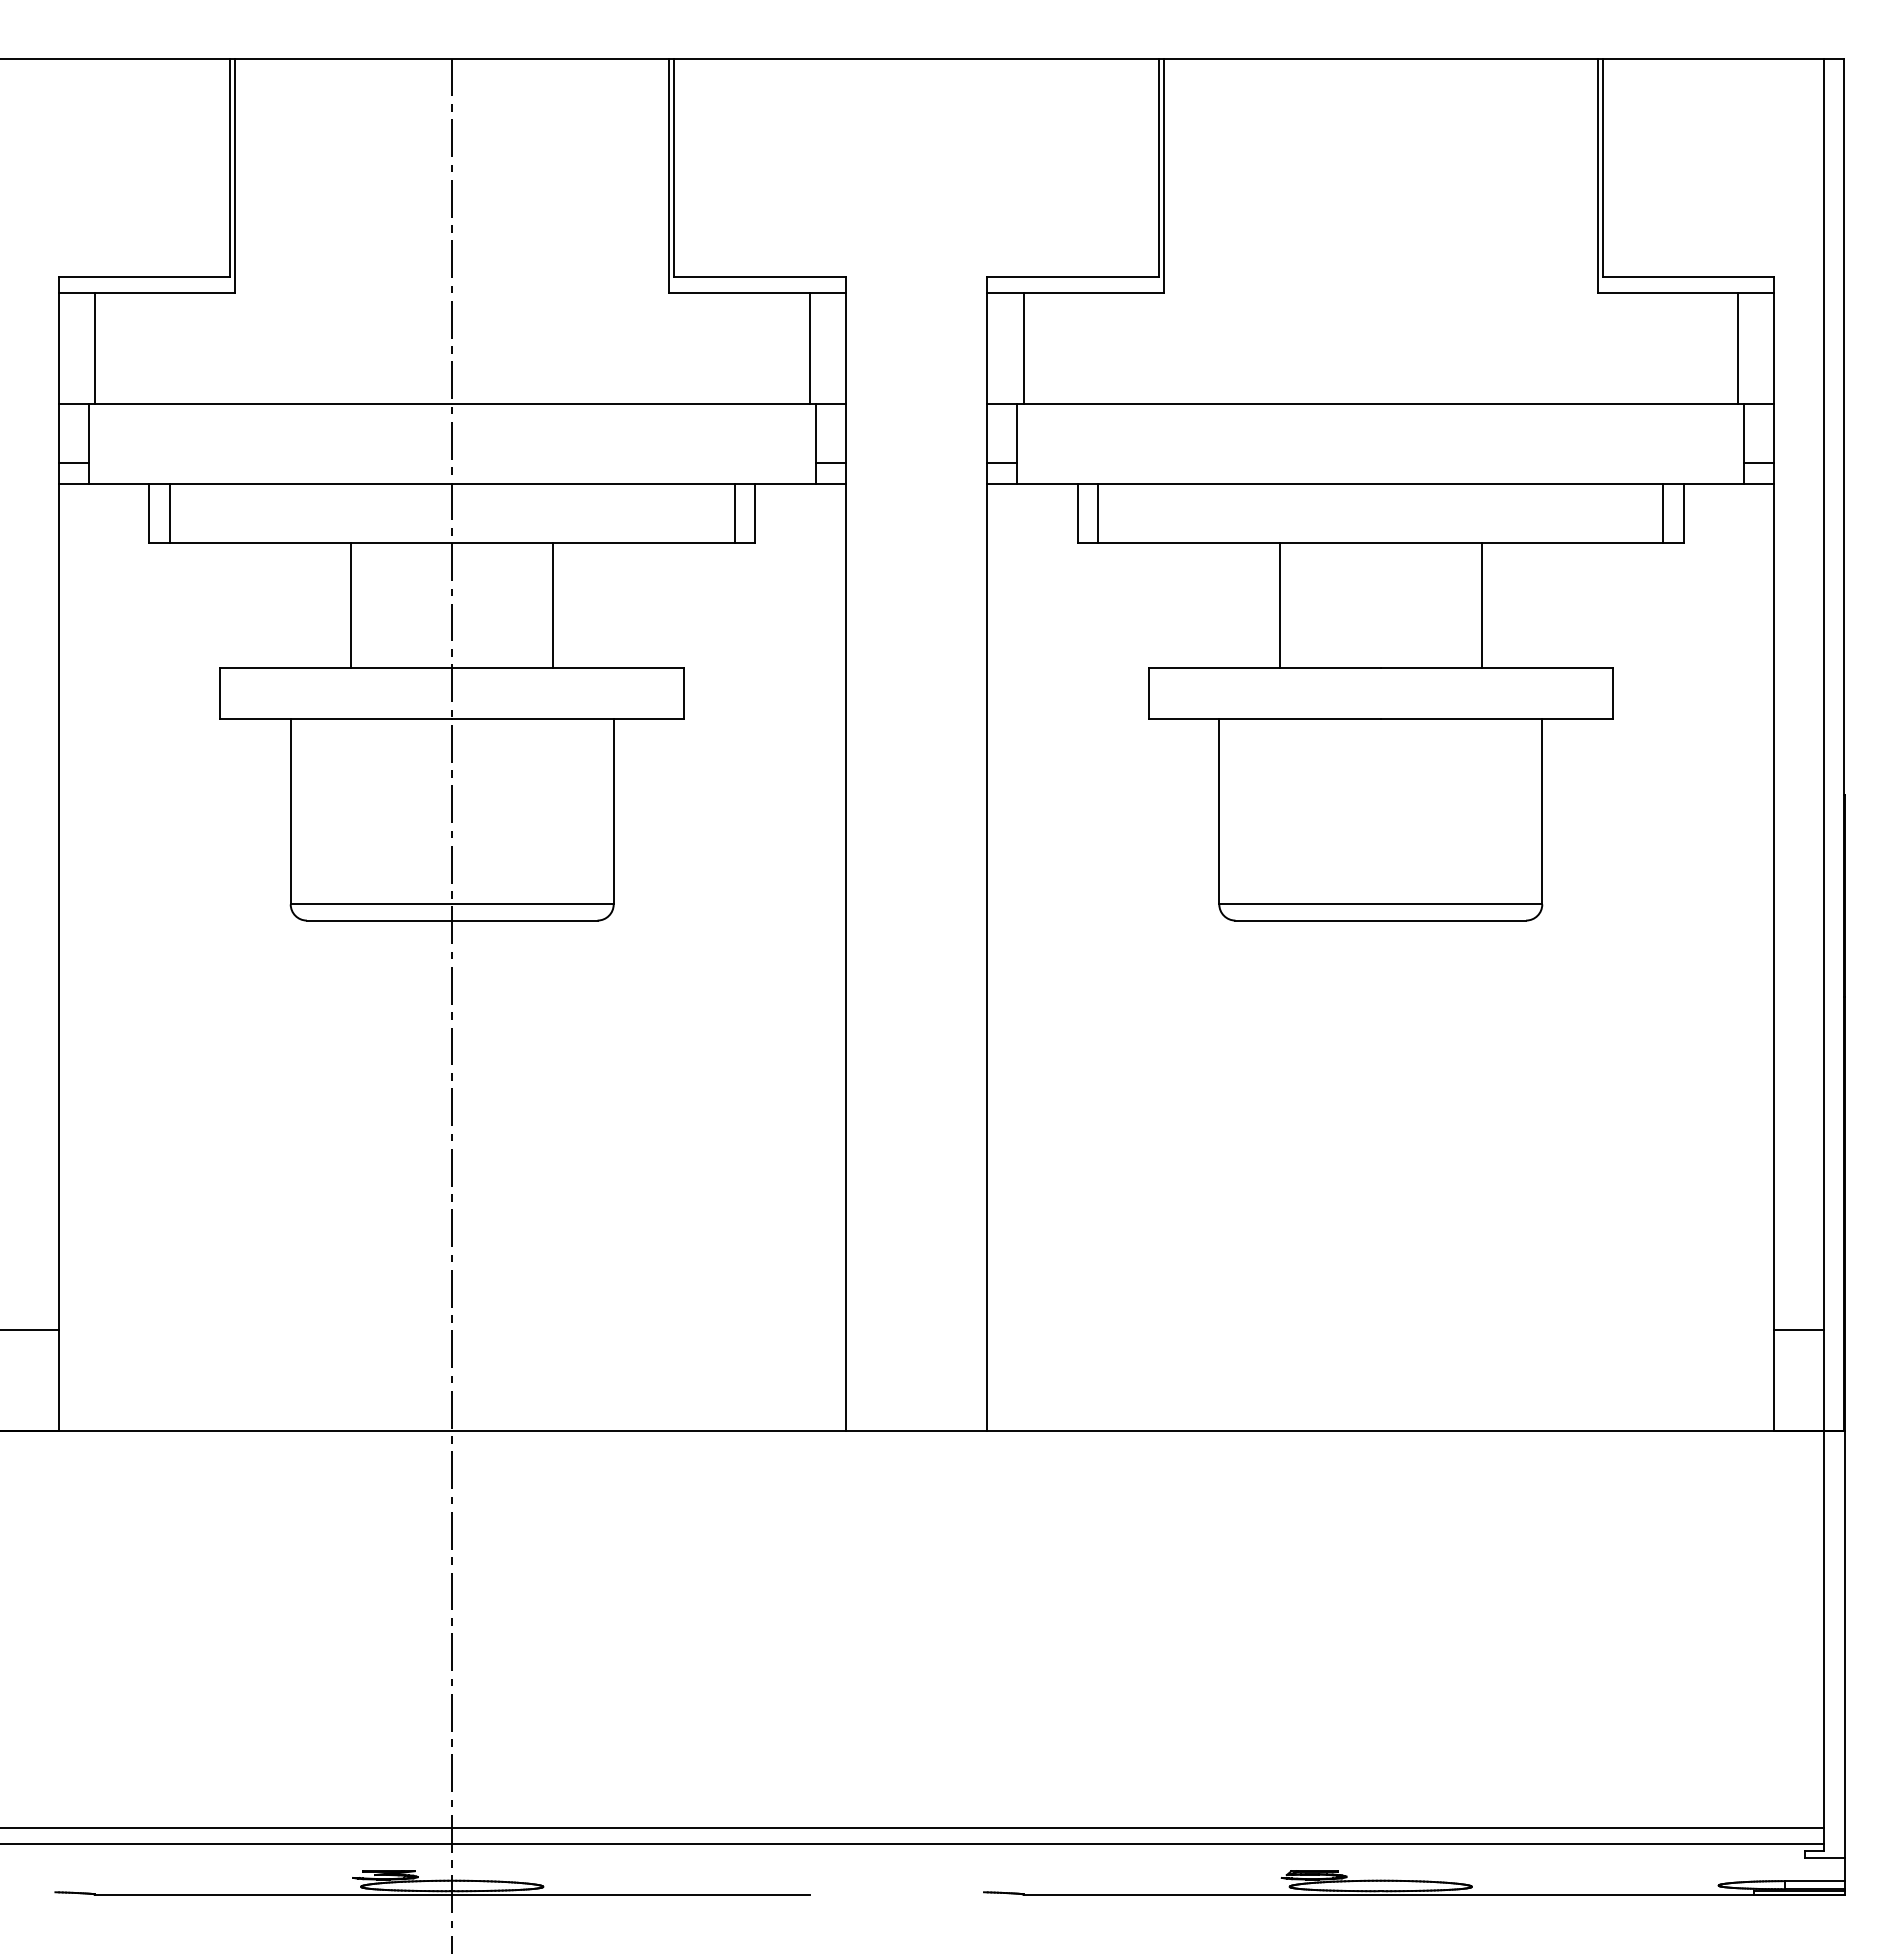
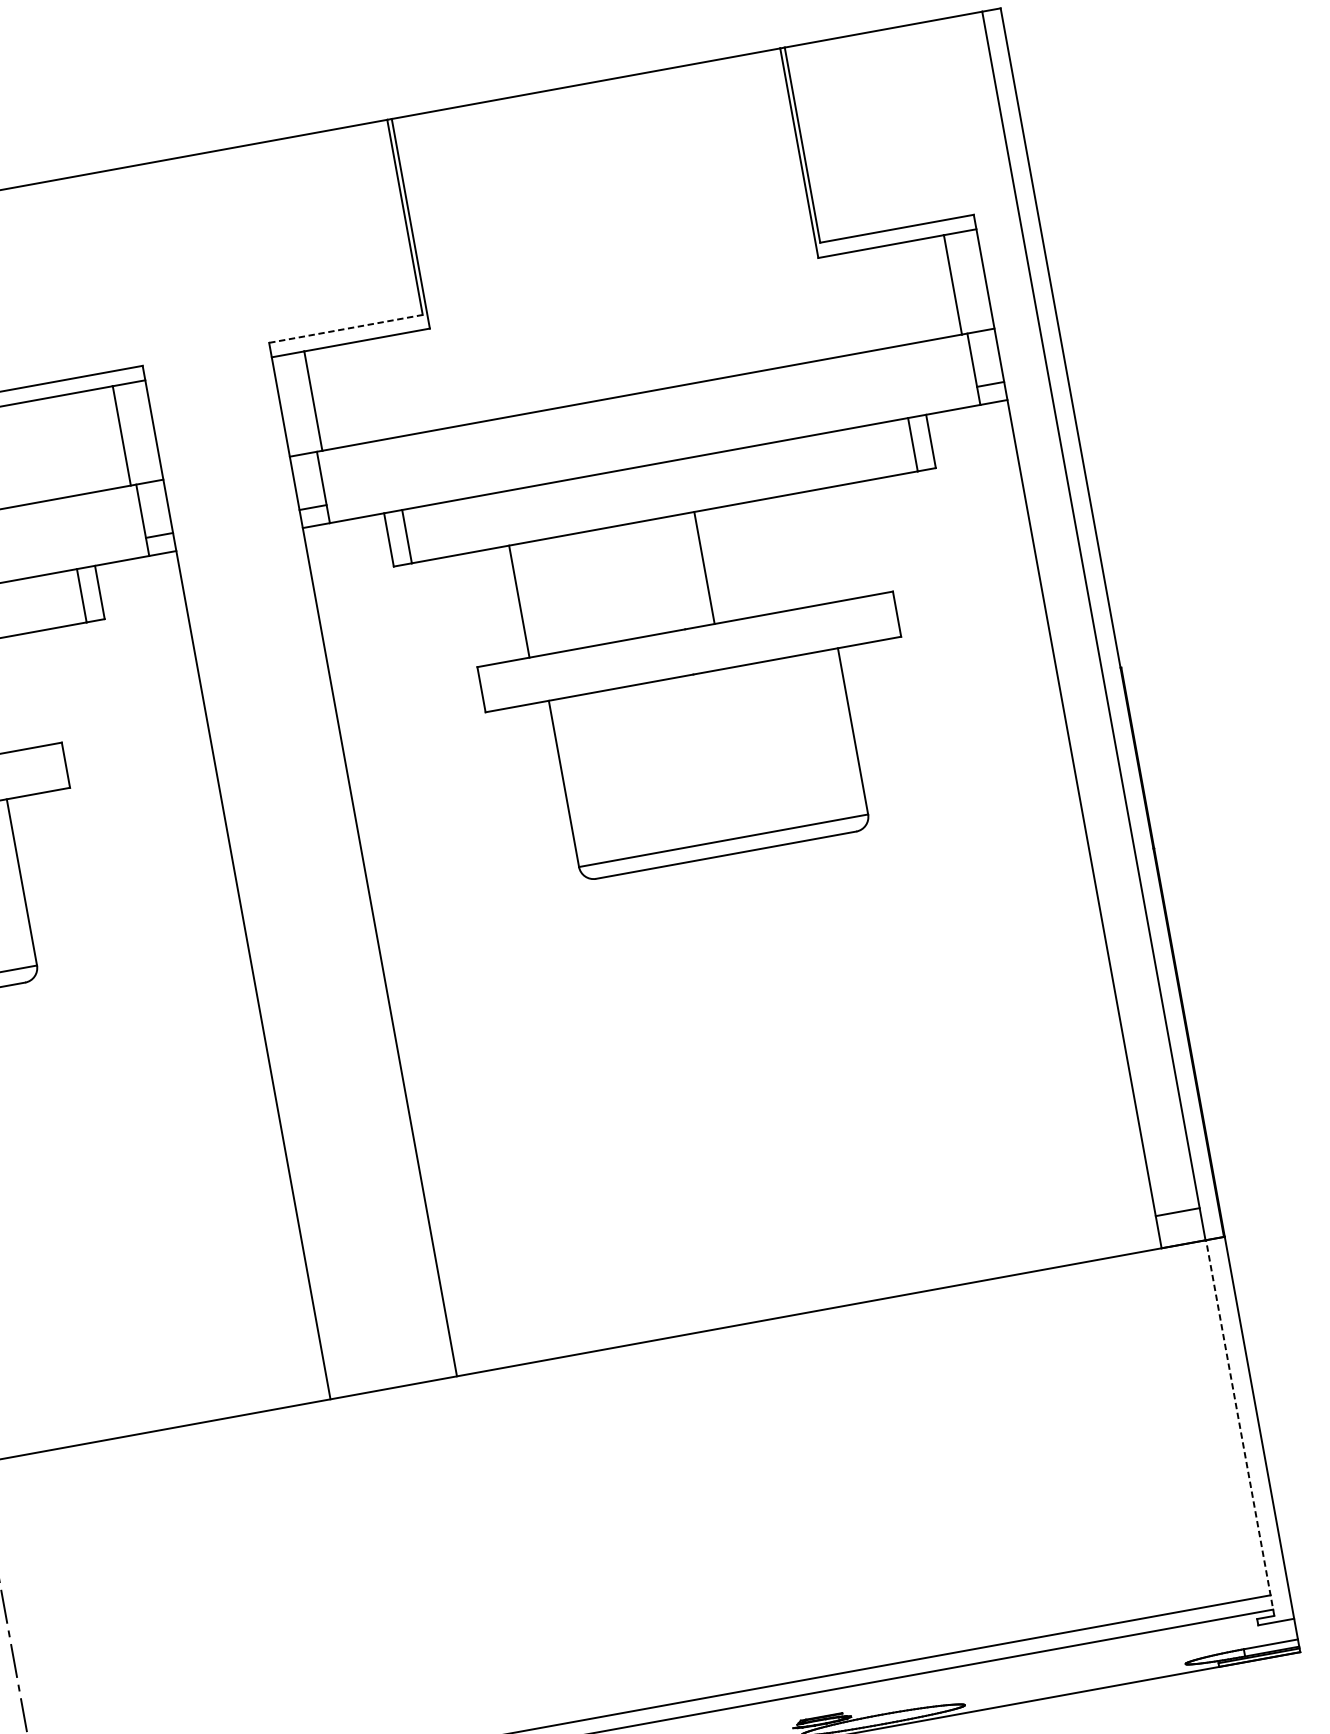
line: (1072, 276) -> (345, 328), solid -> dashed
line: (1279, 605) -> (518, 601), moved
line: (1481, 605) -> (704, 567), moved
line: (1798, 1330) -> (1177, 1212), moved
line: (1824, 1641) -> (1240, 1428), solid -> dashed

